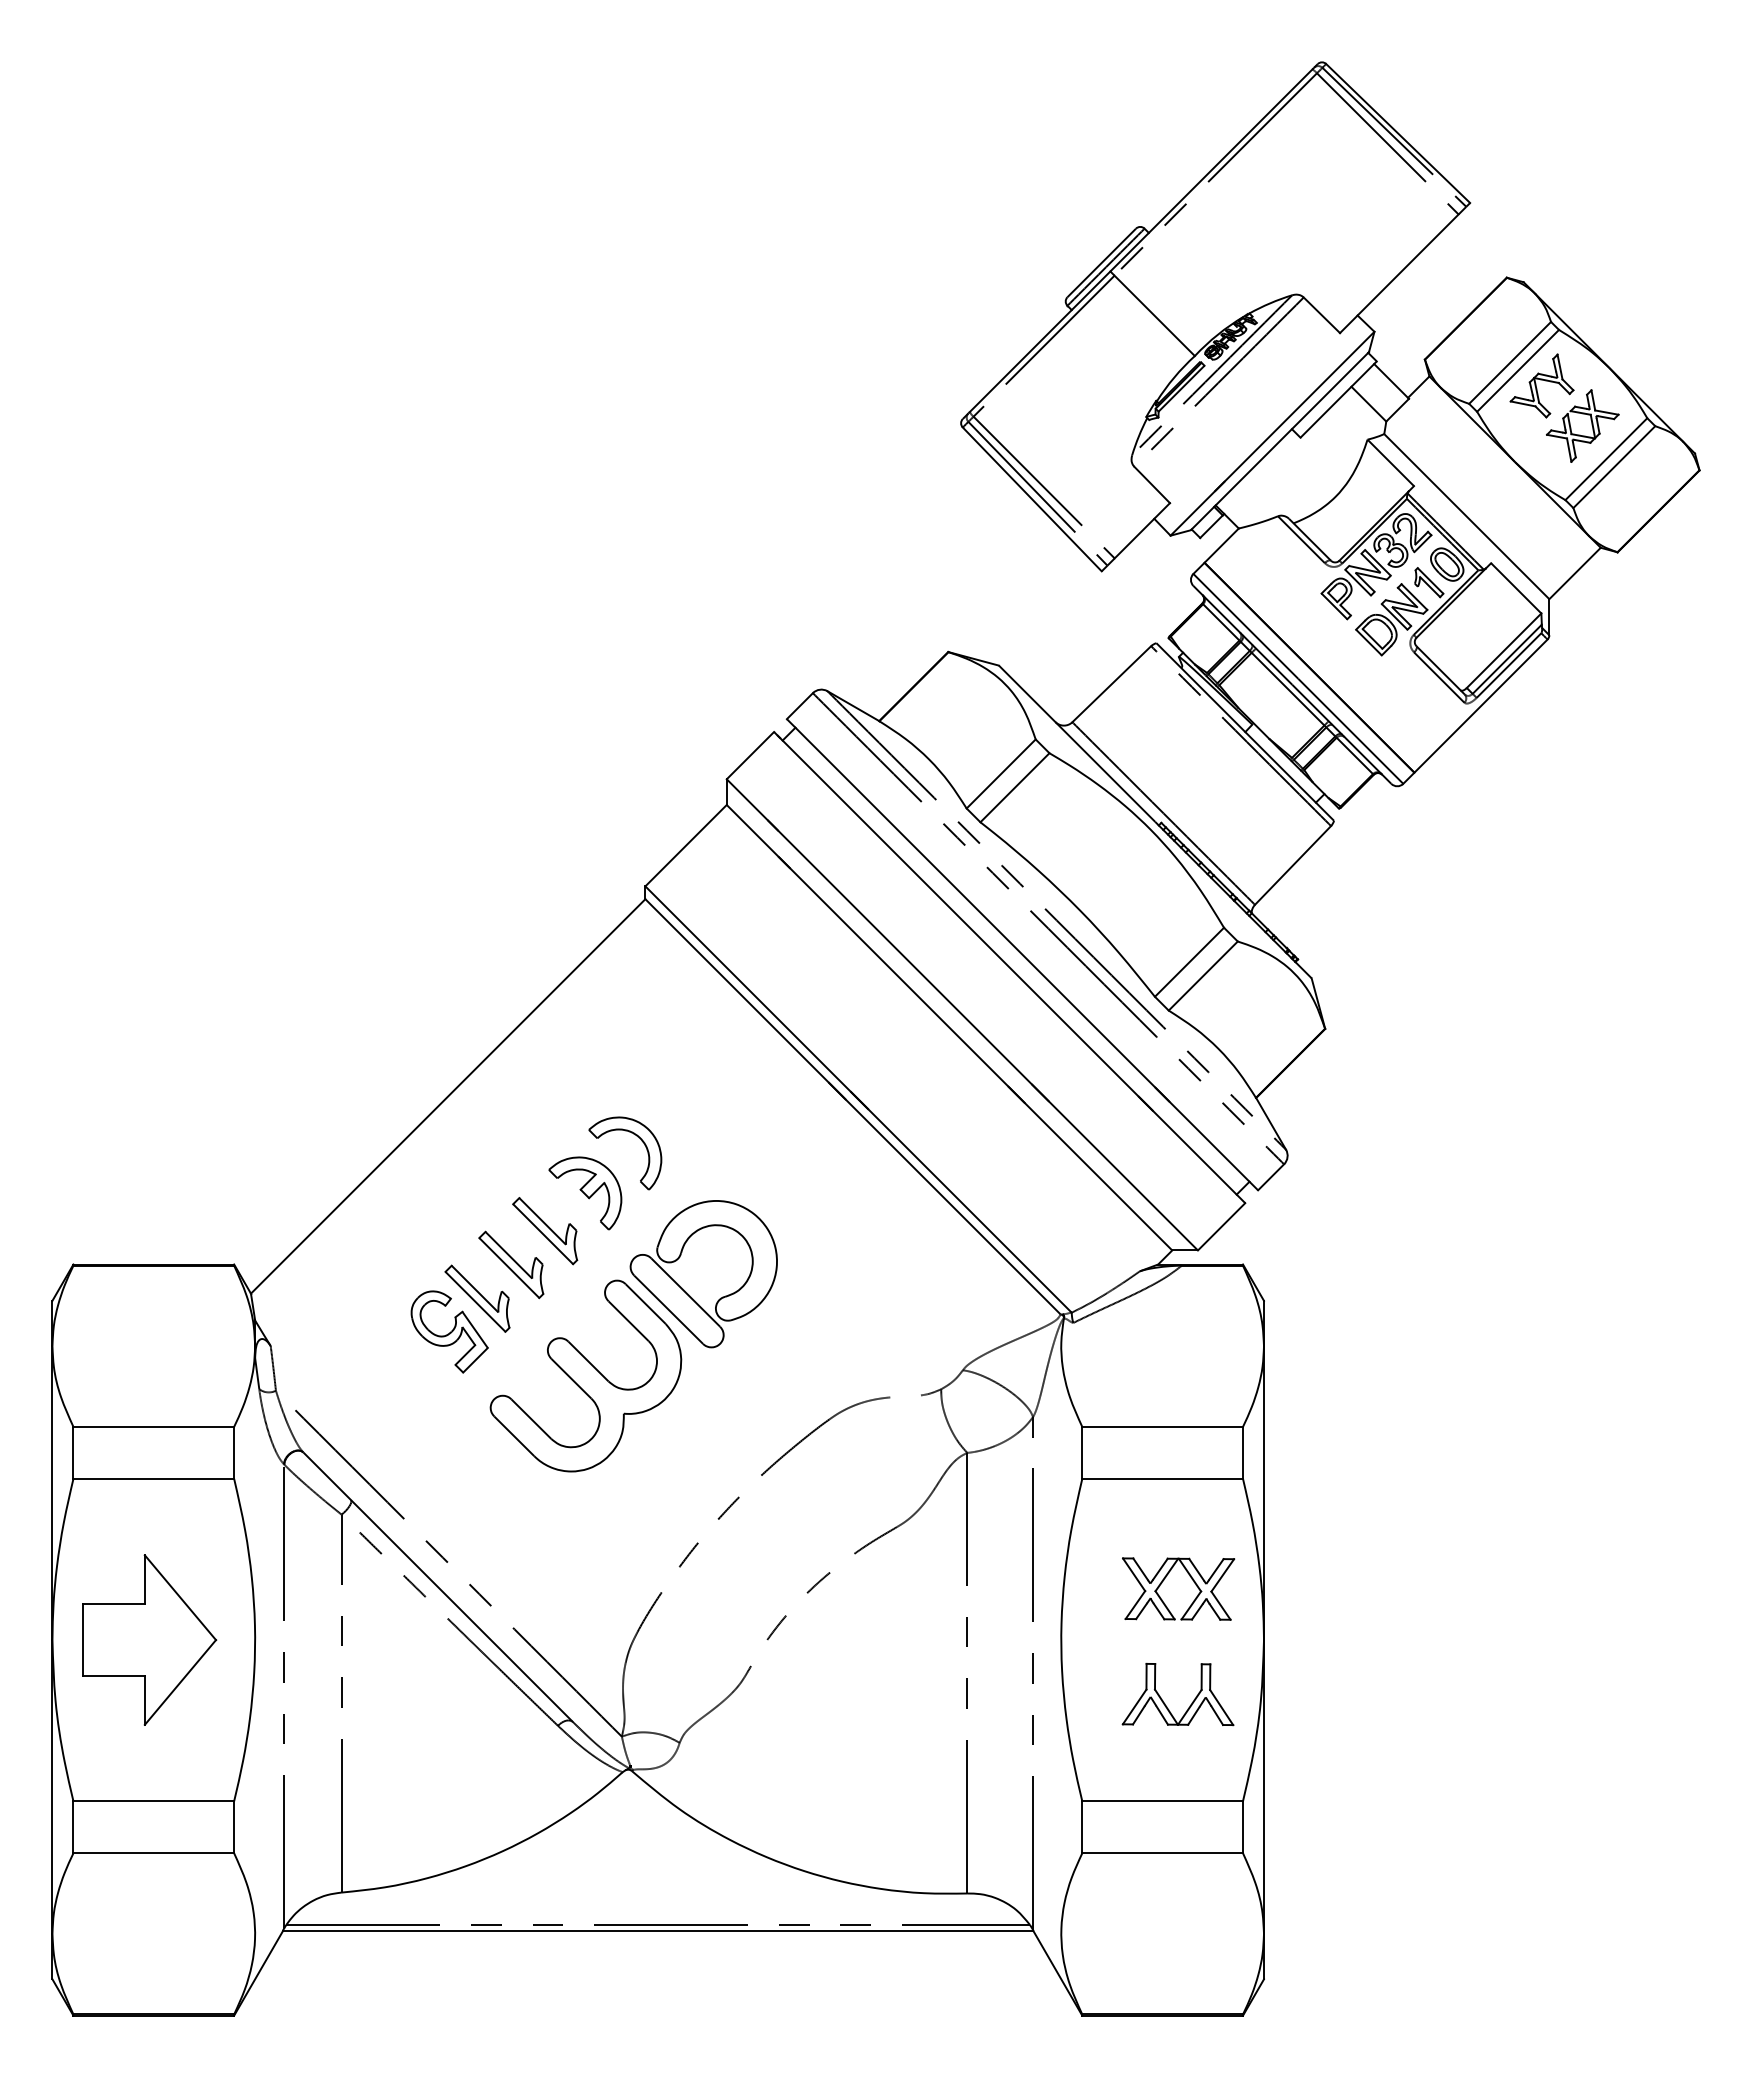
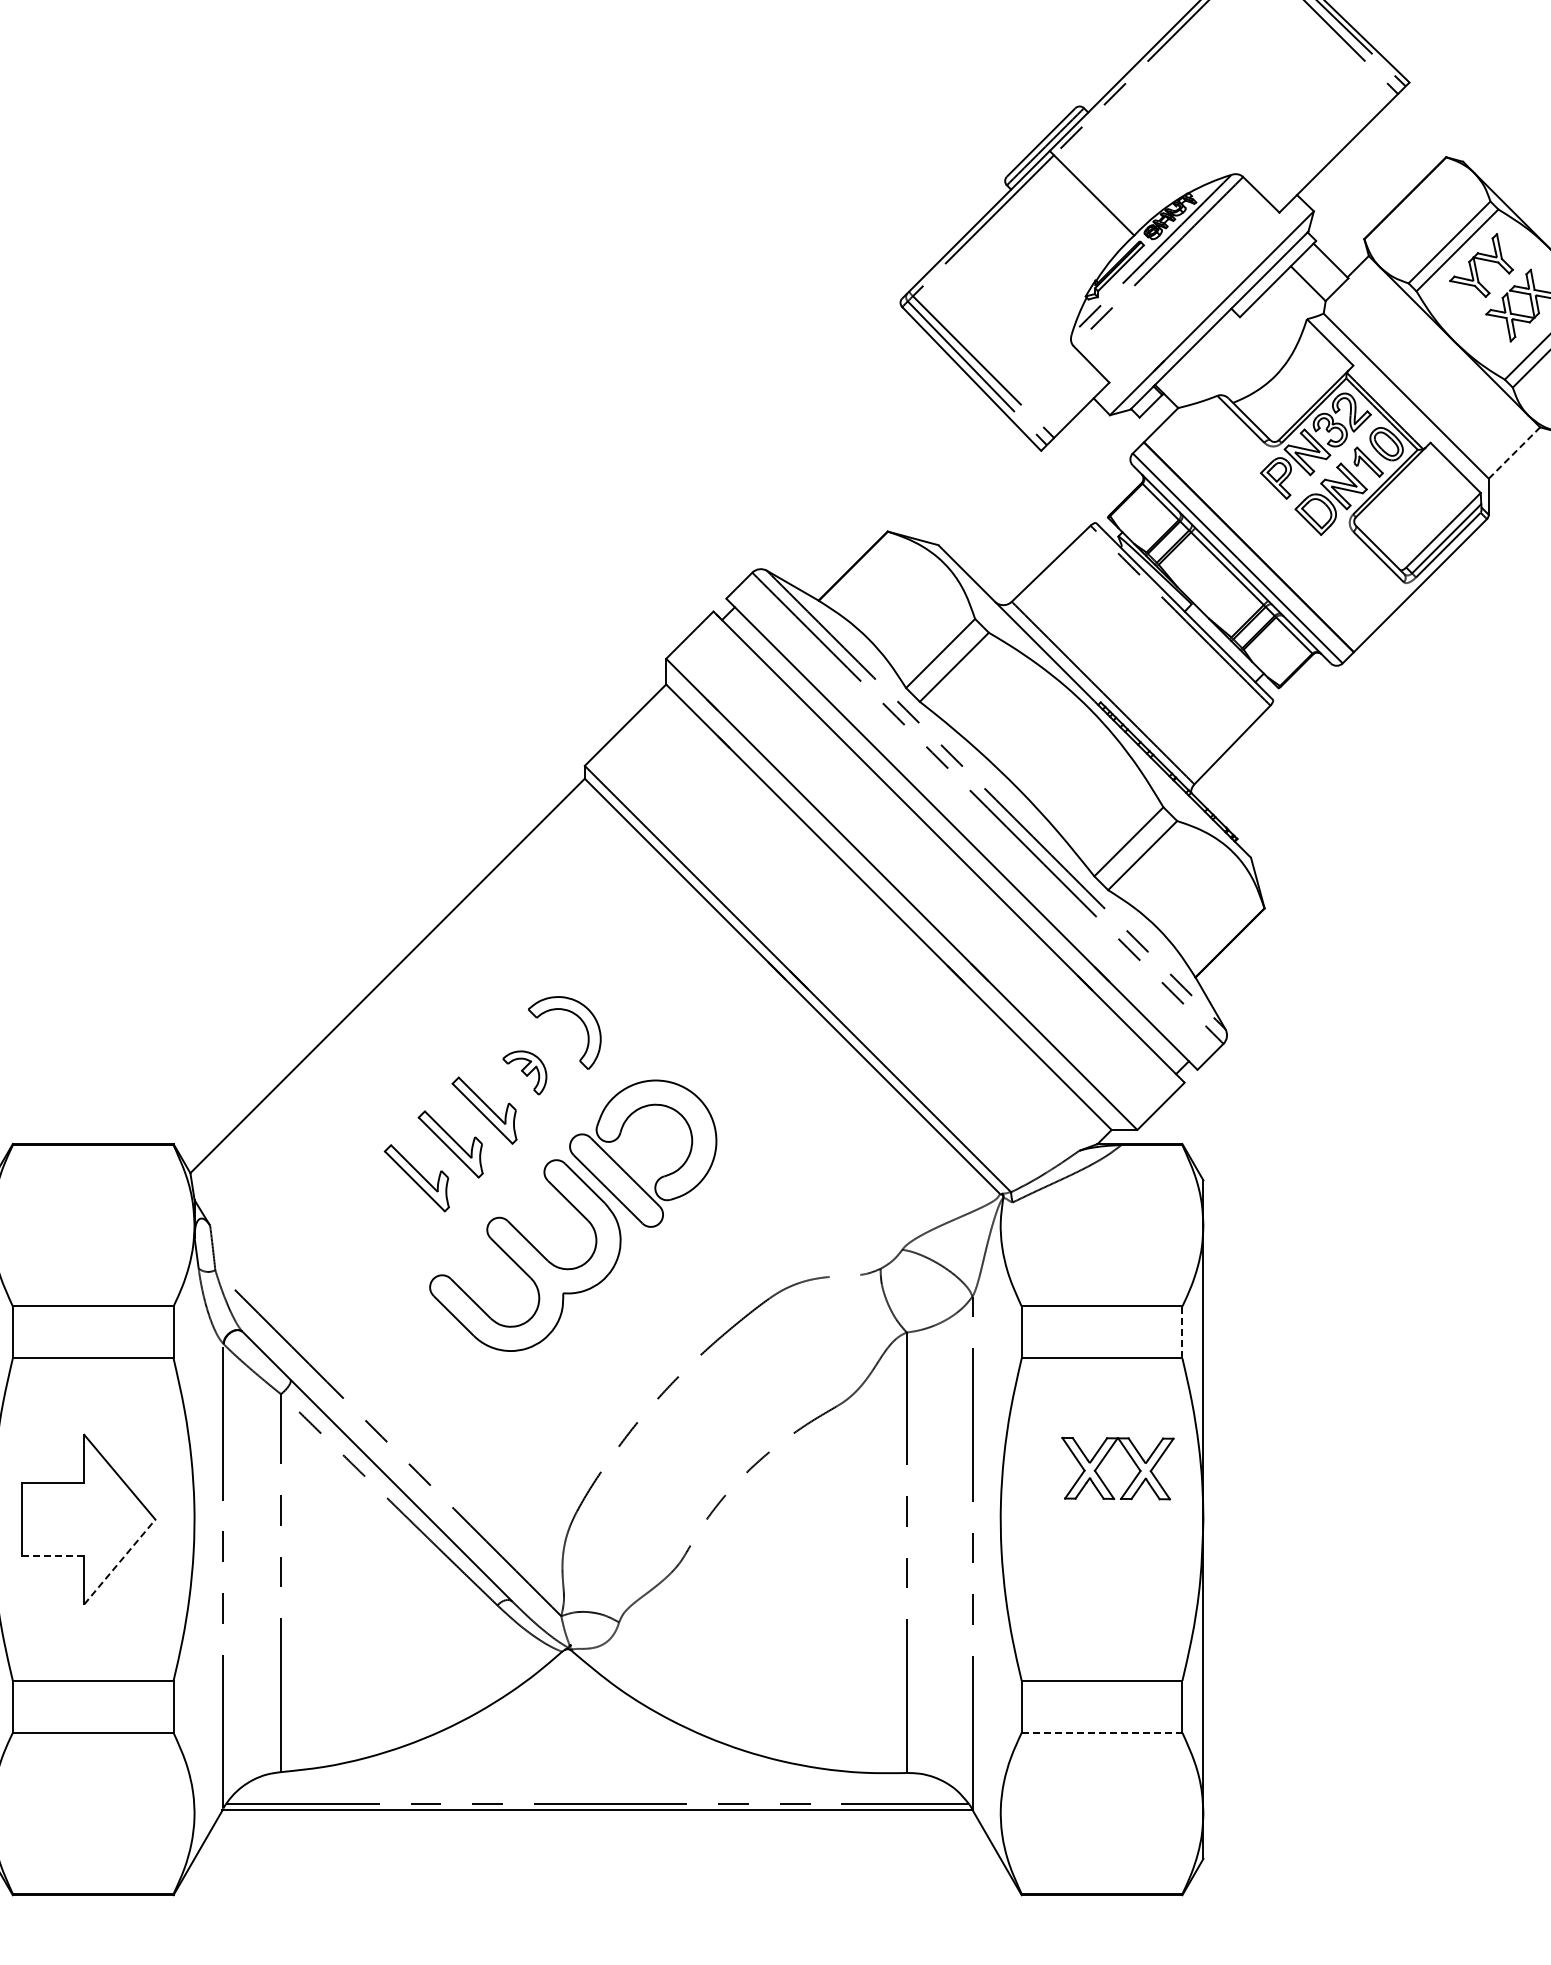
line: (1575, 573) -> (1514, 453), solid -> dashed
part: (585, 1193) -> (524, 1073), size x0.6
part: (449, 1331) -> (388, 1211), removed
line: (1243, 1452) -> (1182, 1332), solid -> dashed
line: (114, 1676) -> (53, 1556), solid -> dashed
line: (180, 1682) -> (119, 1562), solid -> dashed
part: (1165, 1703) -> (1104, 1583), removed
line: (1163, 1853) -> (1102, 1733), solid -> dashed

